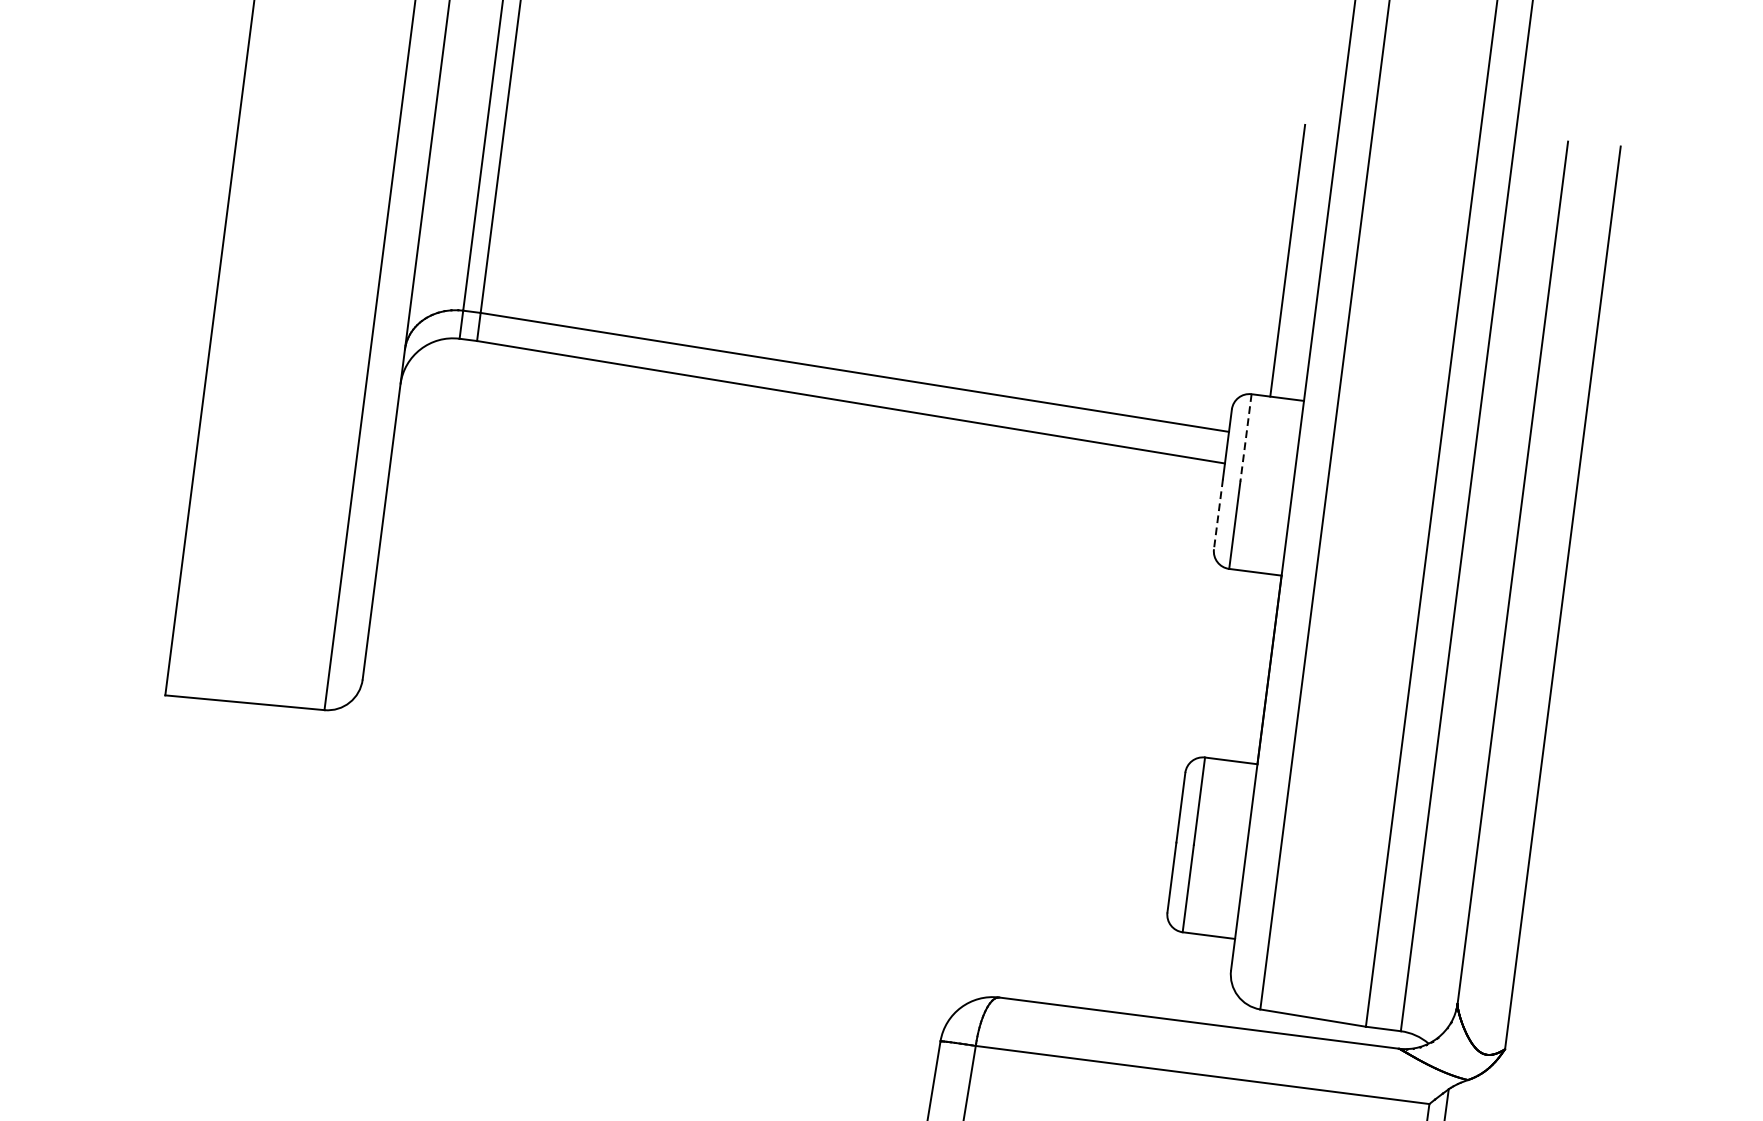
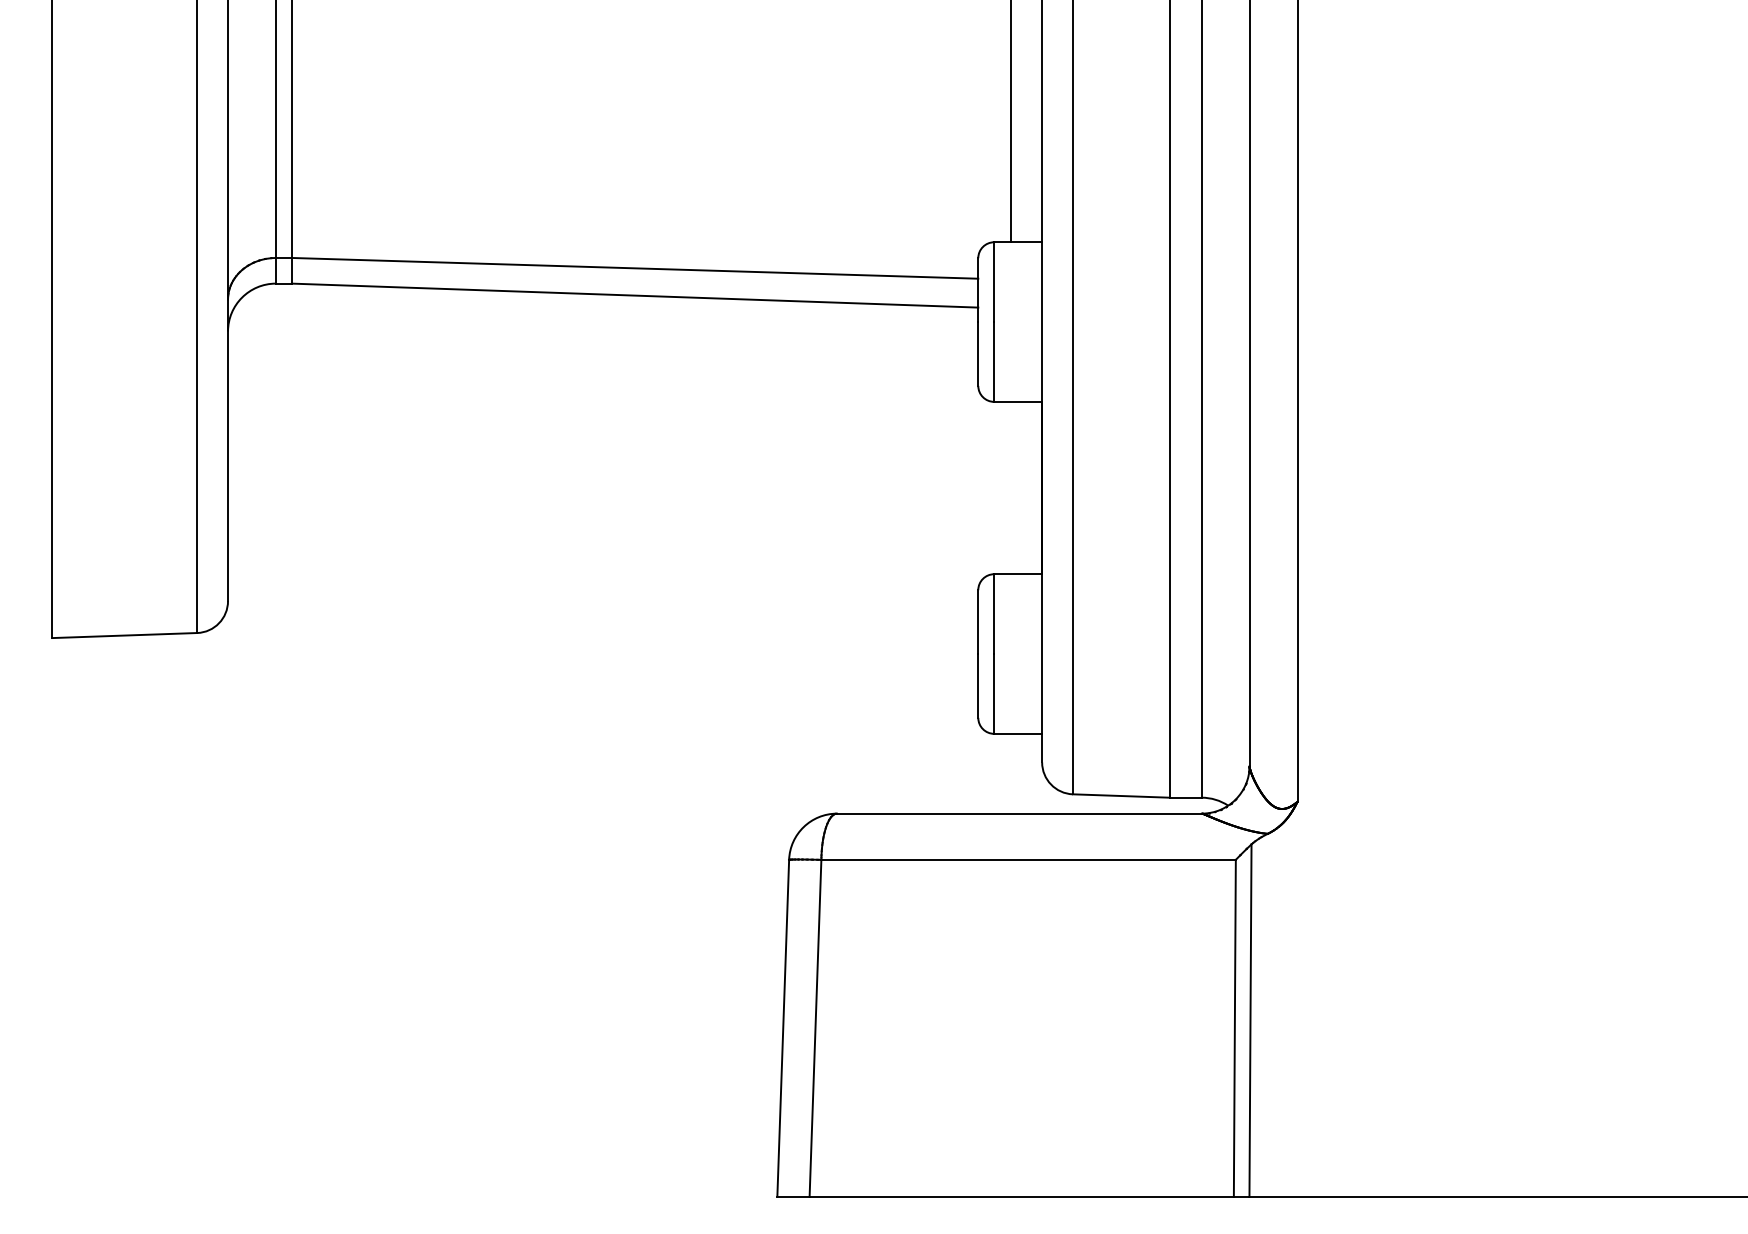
line: (1246, 438) -> (994, 282), dashed -> solid
line: (1218, 514) -> (978, 354), dashed -> solid

